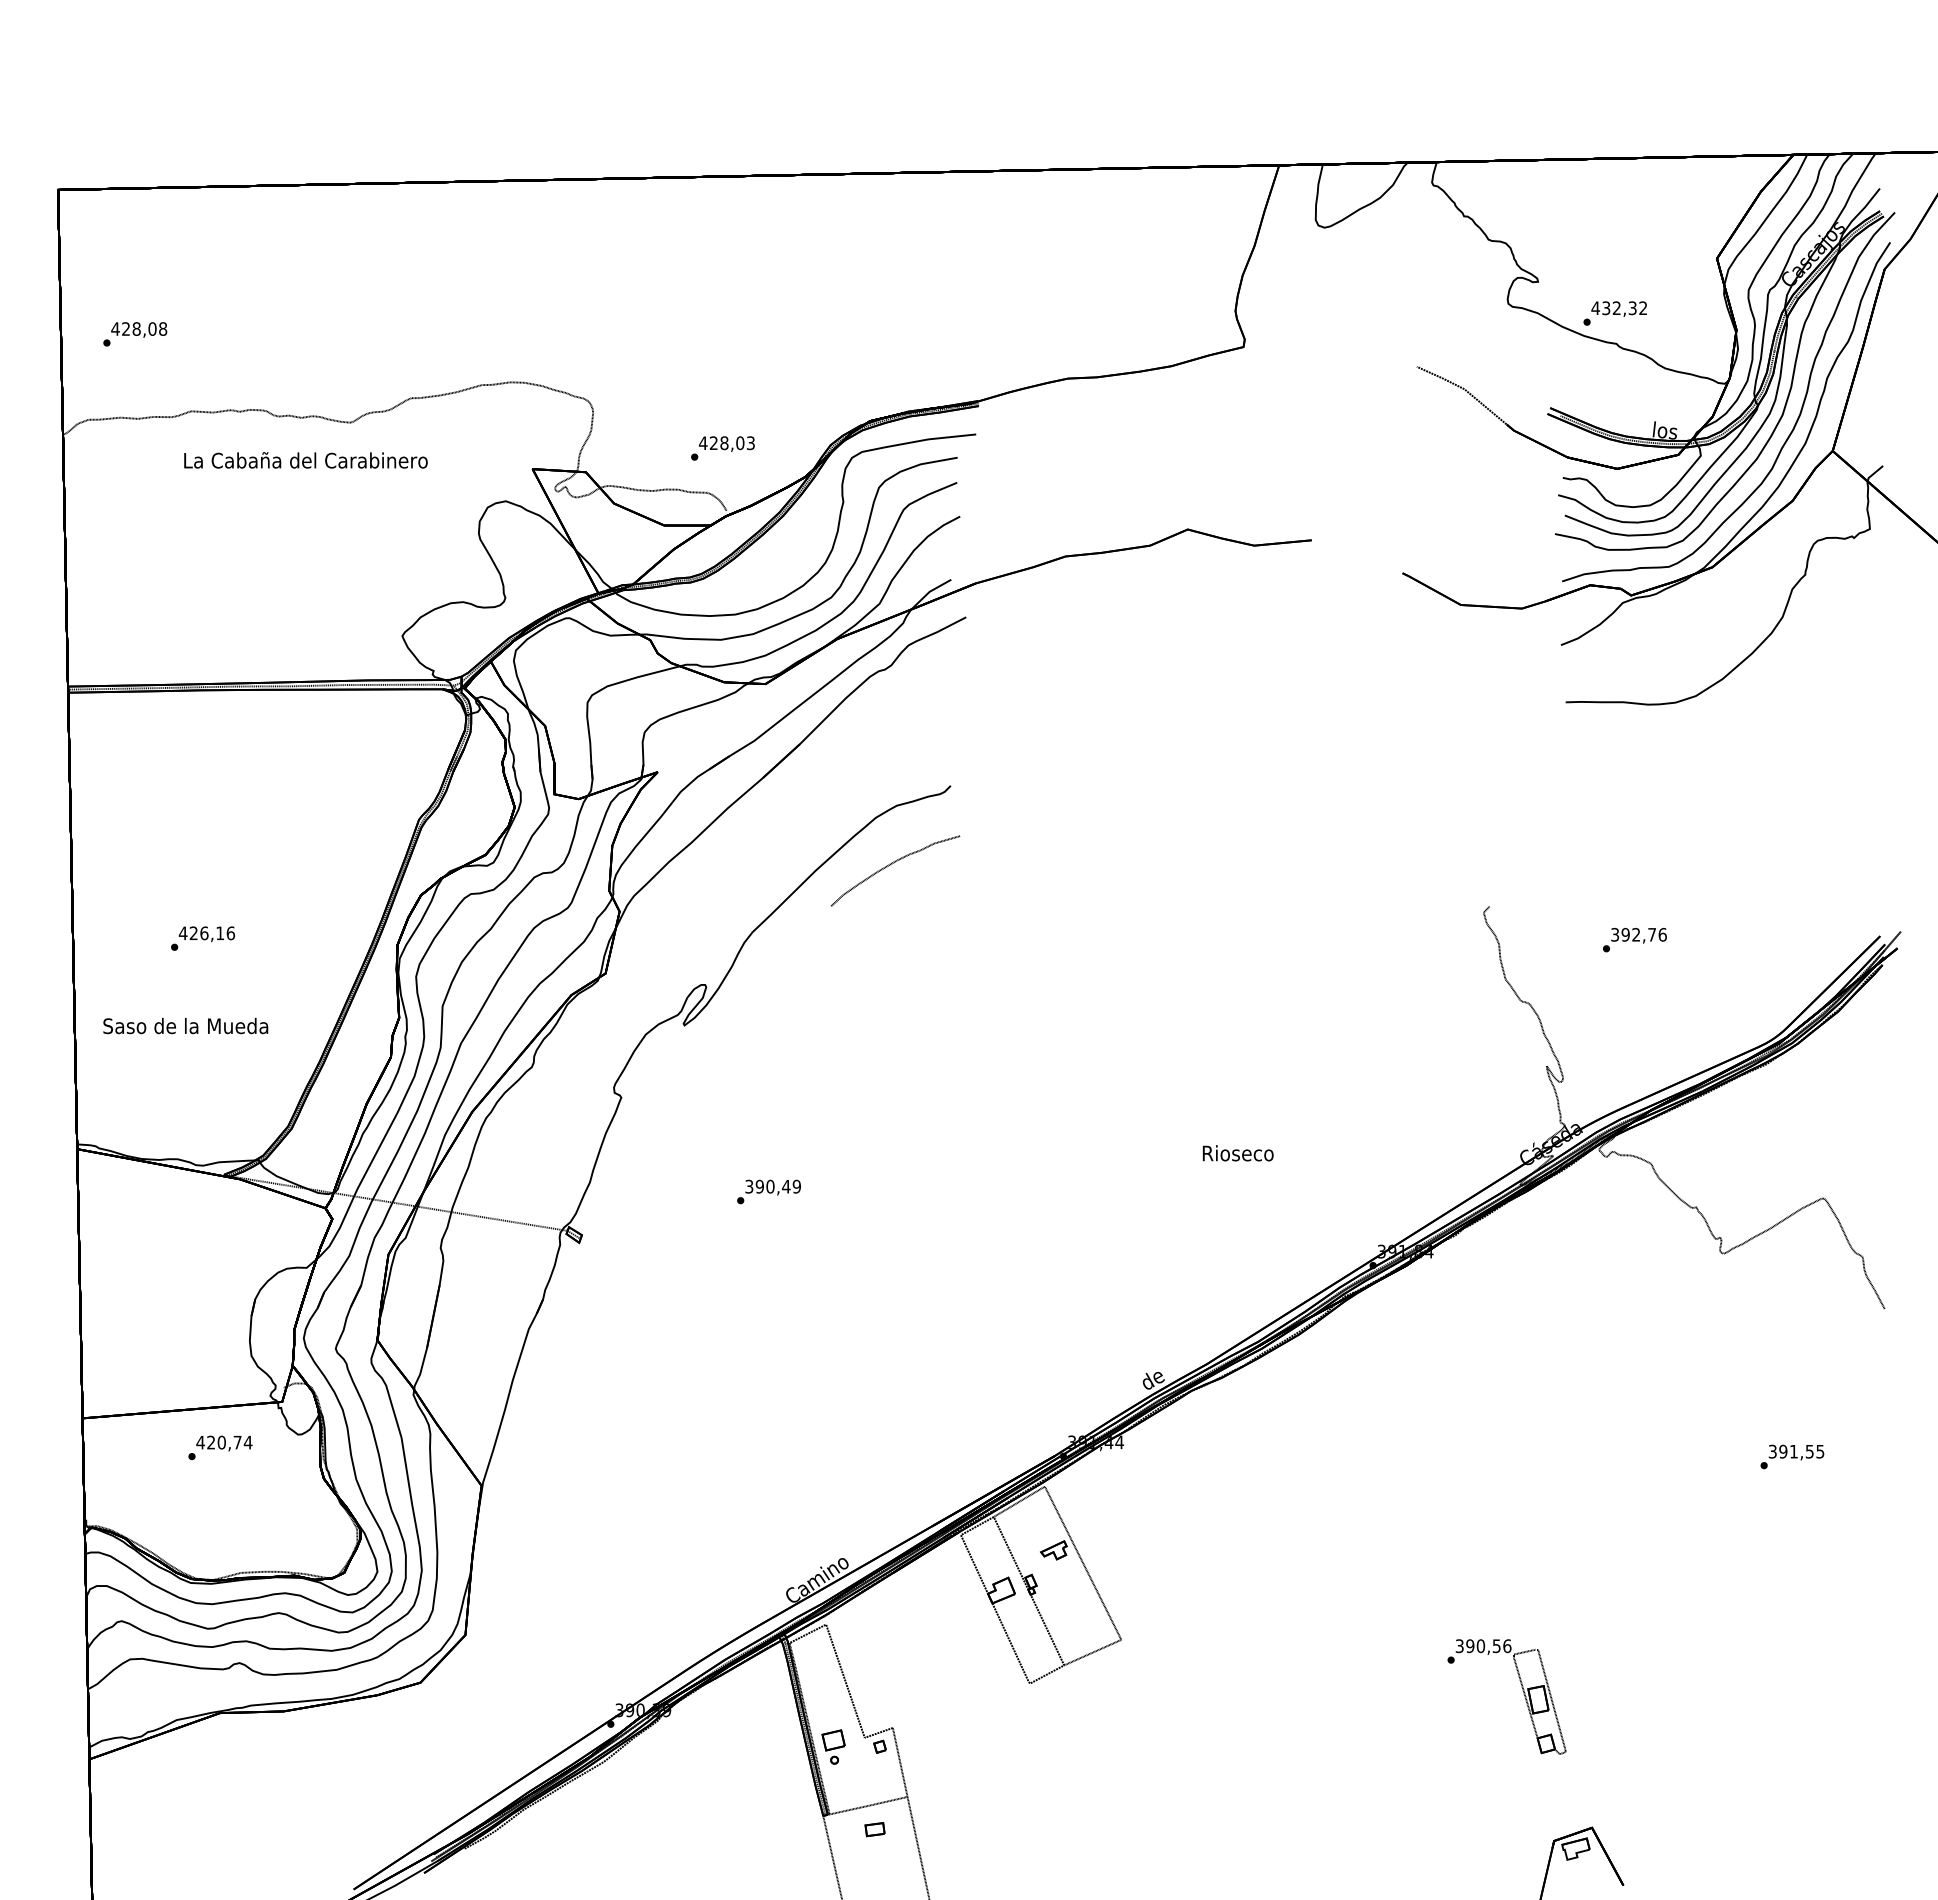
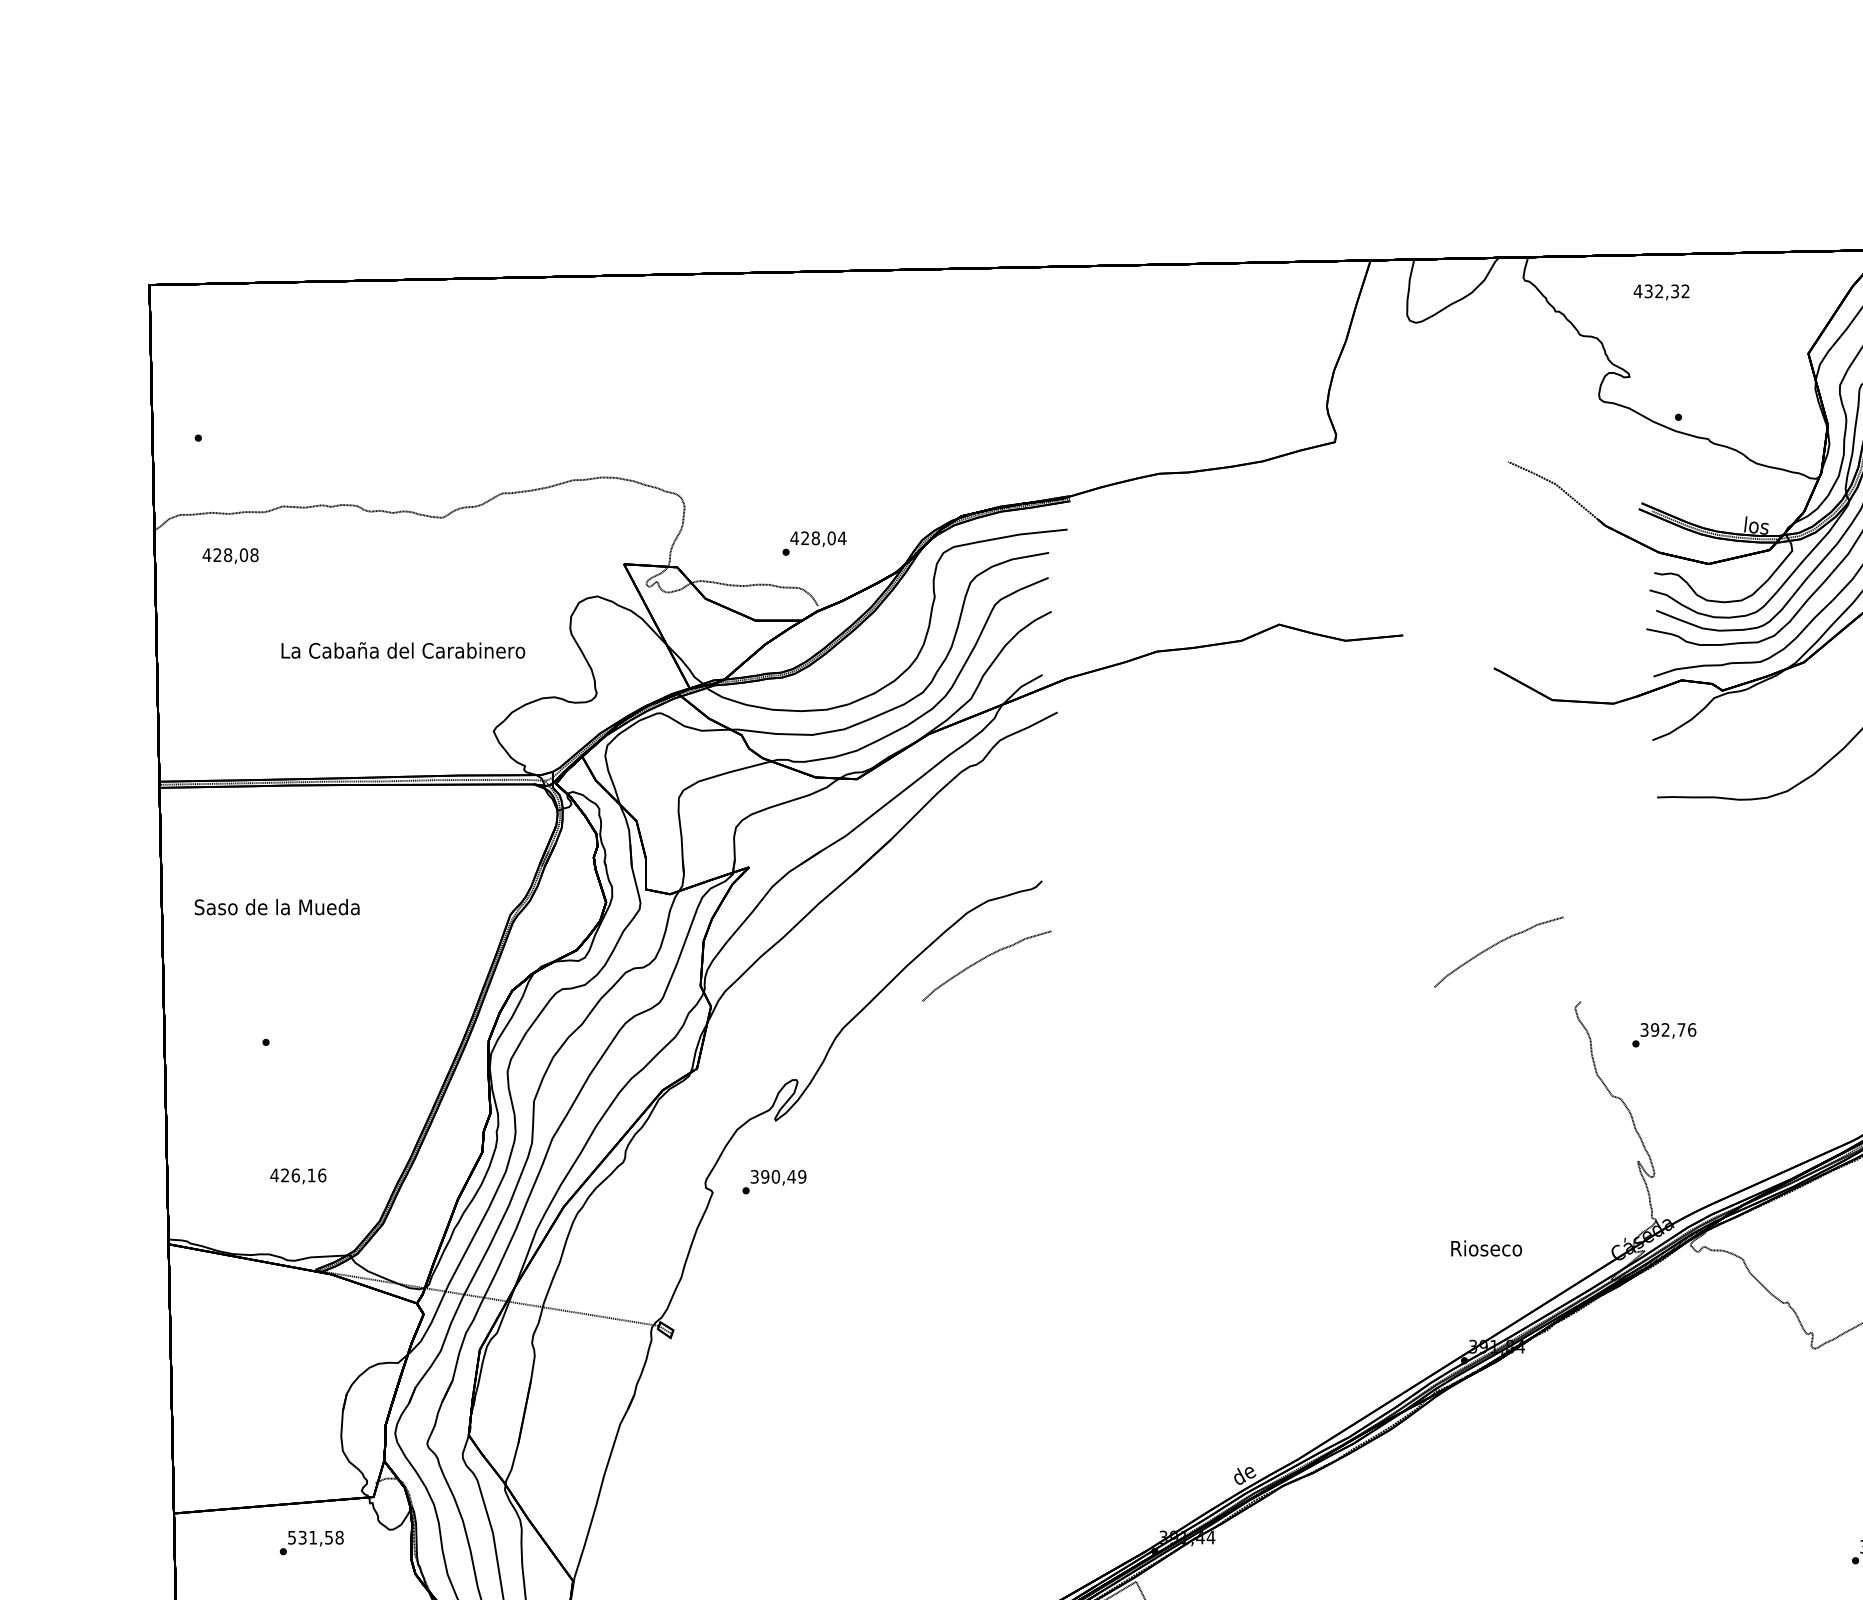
text: (1618, 308) -> (1660, 291), moved
text: (139, 329) -> (230, 555), moved
text: (750, 443) -> (841, 538), 428,03 -> 428,04
text: (305, 460) -> (402, 650), moved
curve: (1404, 850) -> (1495, 945), added
text: (206, 934) -> (297, 1176), moved
text: (1634, 940) -> (1663, 1035), moved
text: (185, 1025) -> (276, 906), moved
text: (1238, 1153) -> (1486, 1248), moved
text: (768, 1191) -> (773, 1181), moved
text: (224, 1442) -> (315, 1537), 420,74 -> 531,58

